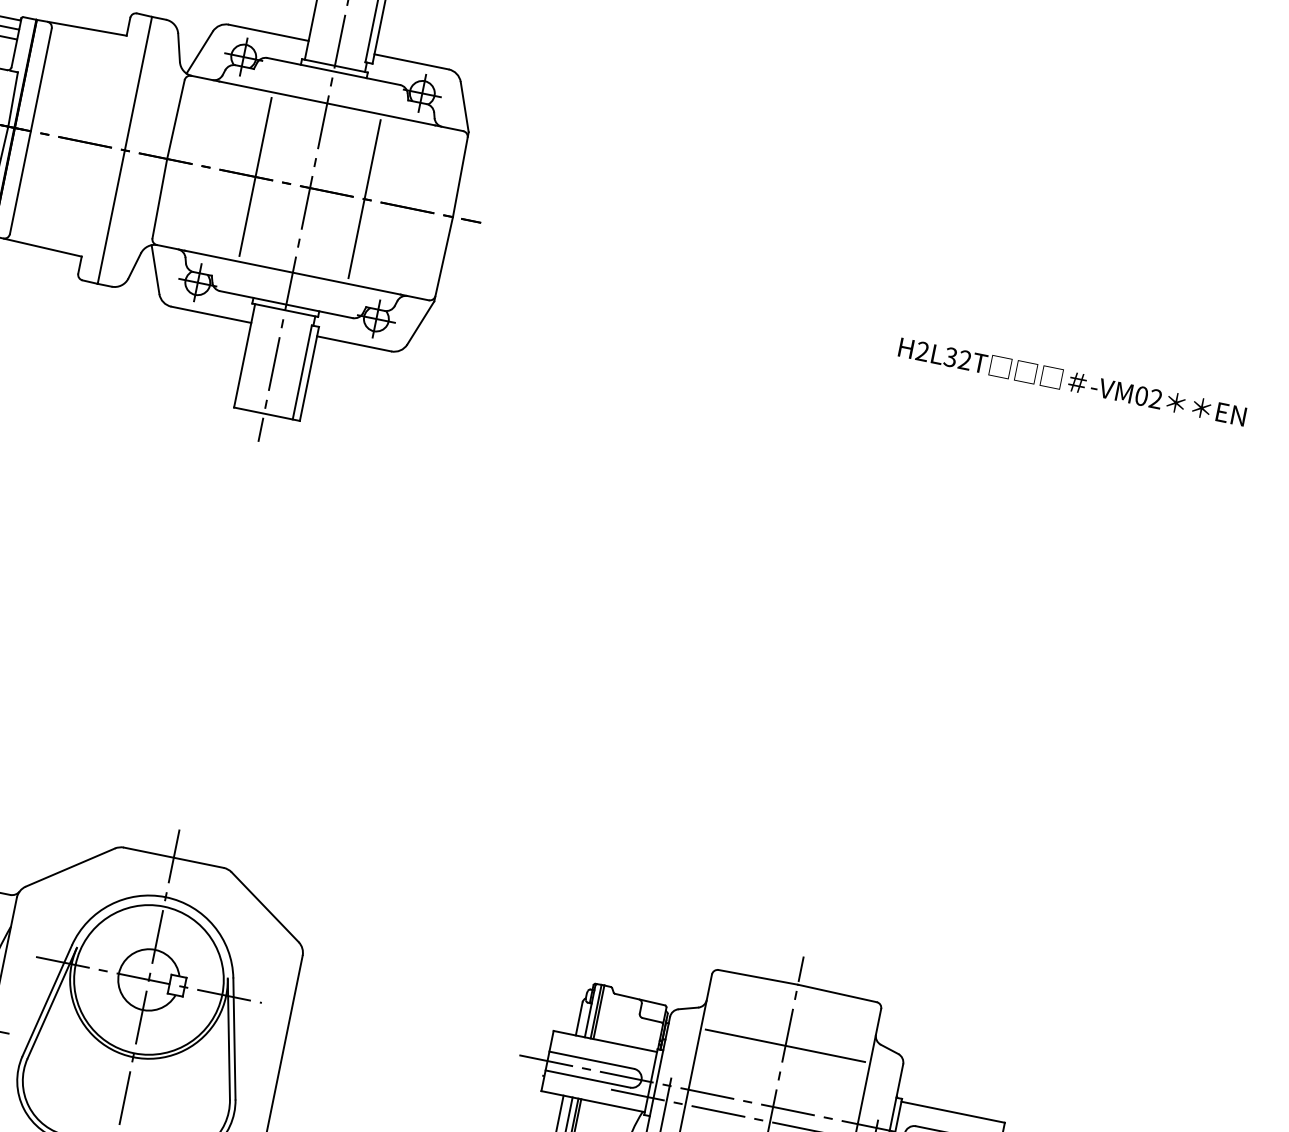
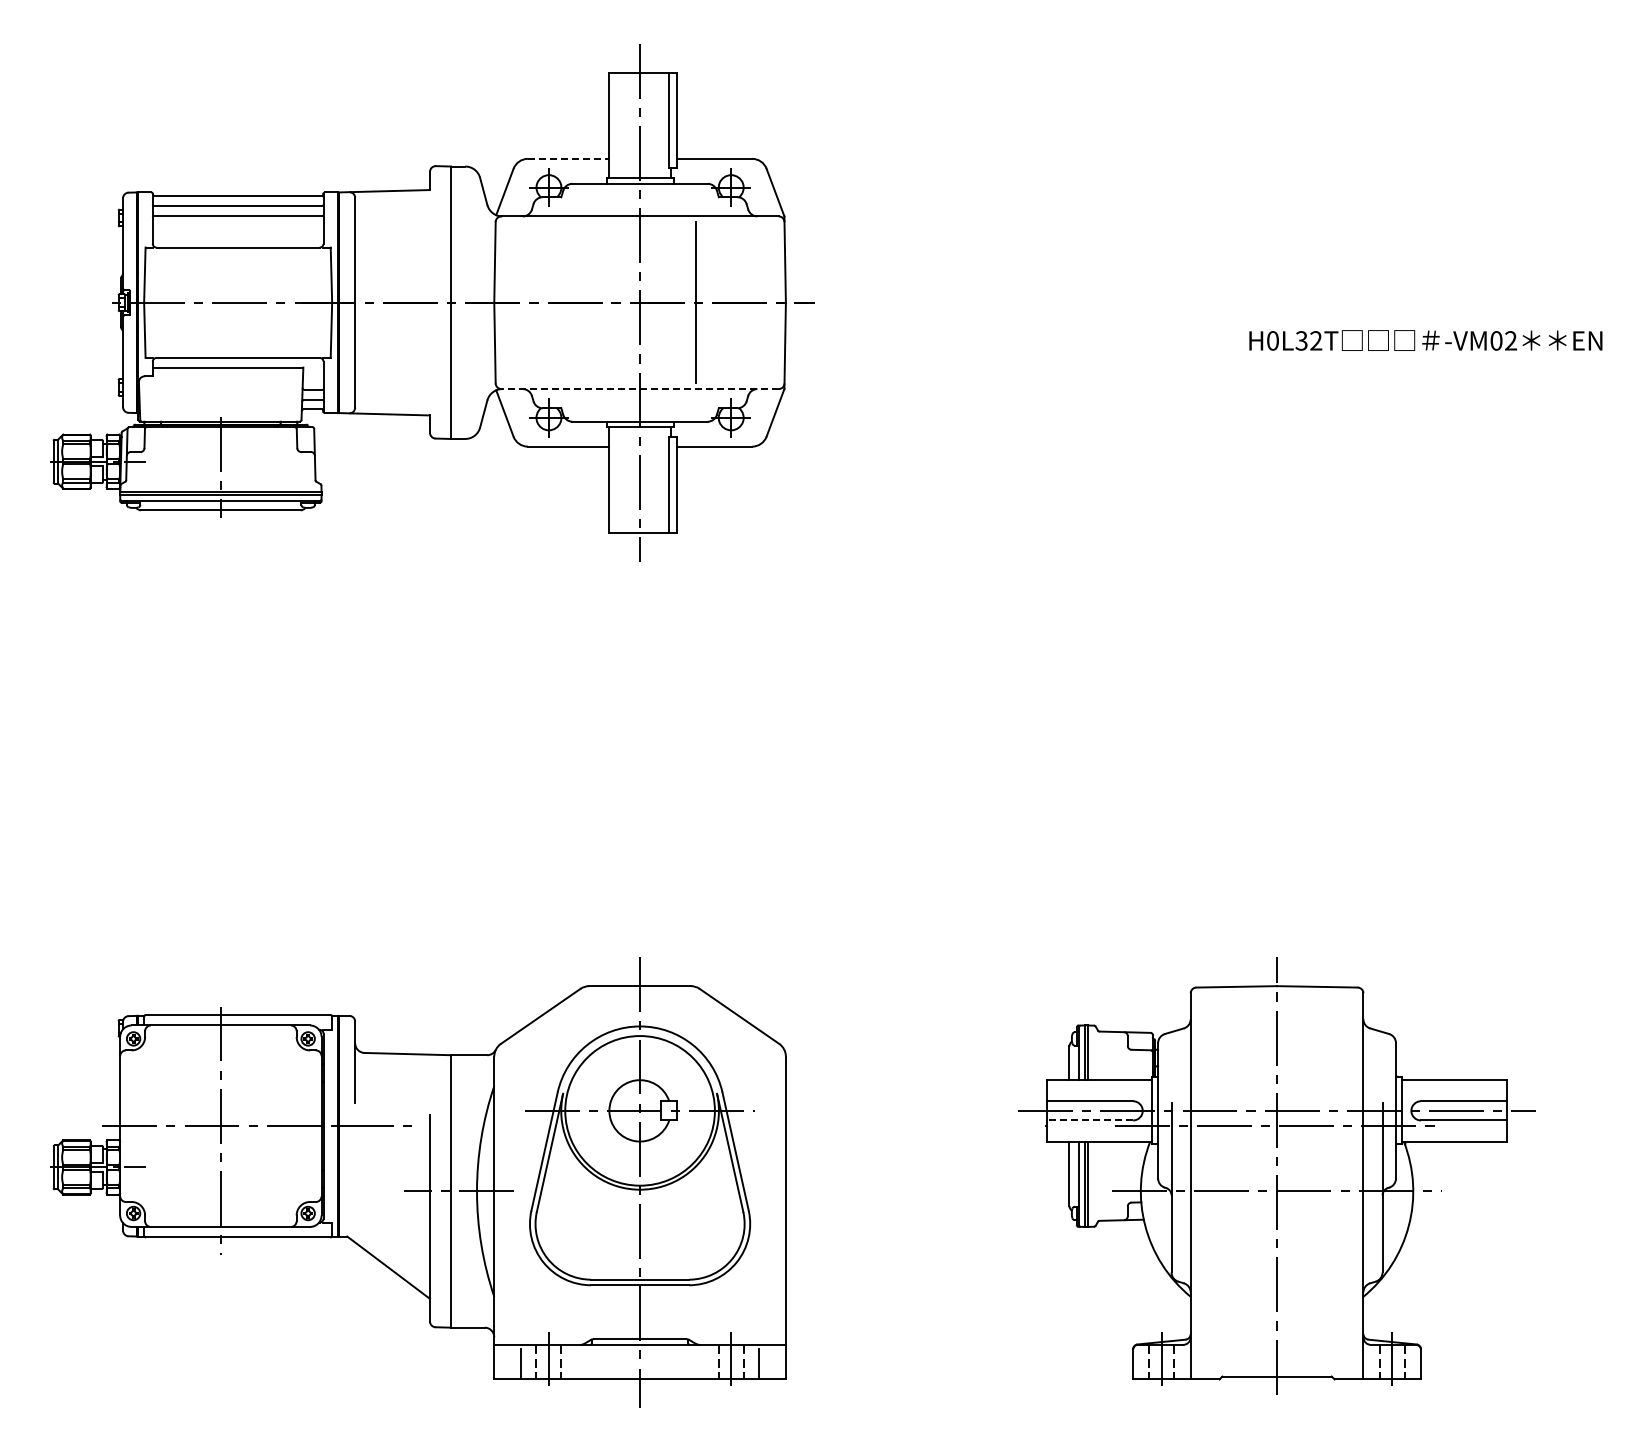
line: (268, 32) -> (568, 158), solid -> dashed
line: (255, 176) -> (584, 302), removed
line: (293, 273) -> (640, 389), solid -> dashed
text: (922, 351) -> (1272, 340), H2L32T -> H0L32T
line: (785, 1045) -> (1276, 1048), removed
line: (587, 1078) -> (1089, 1120), solid -> dashed

